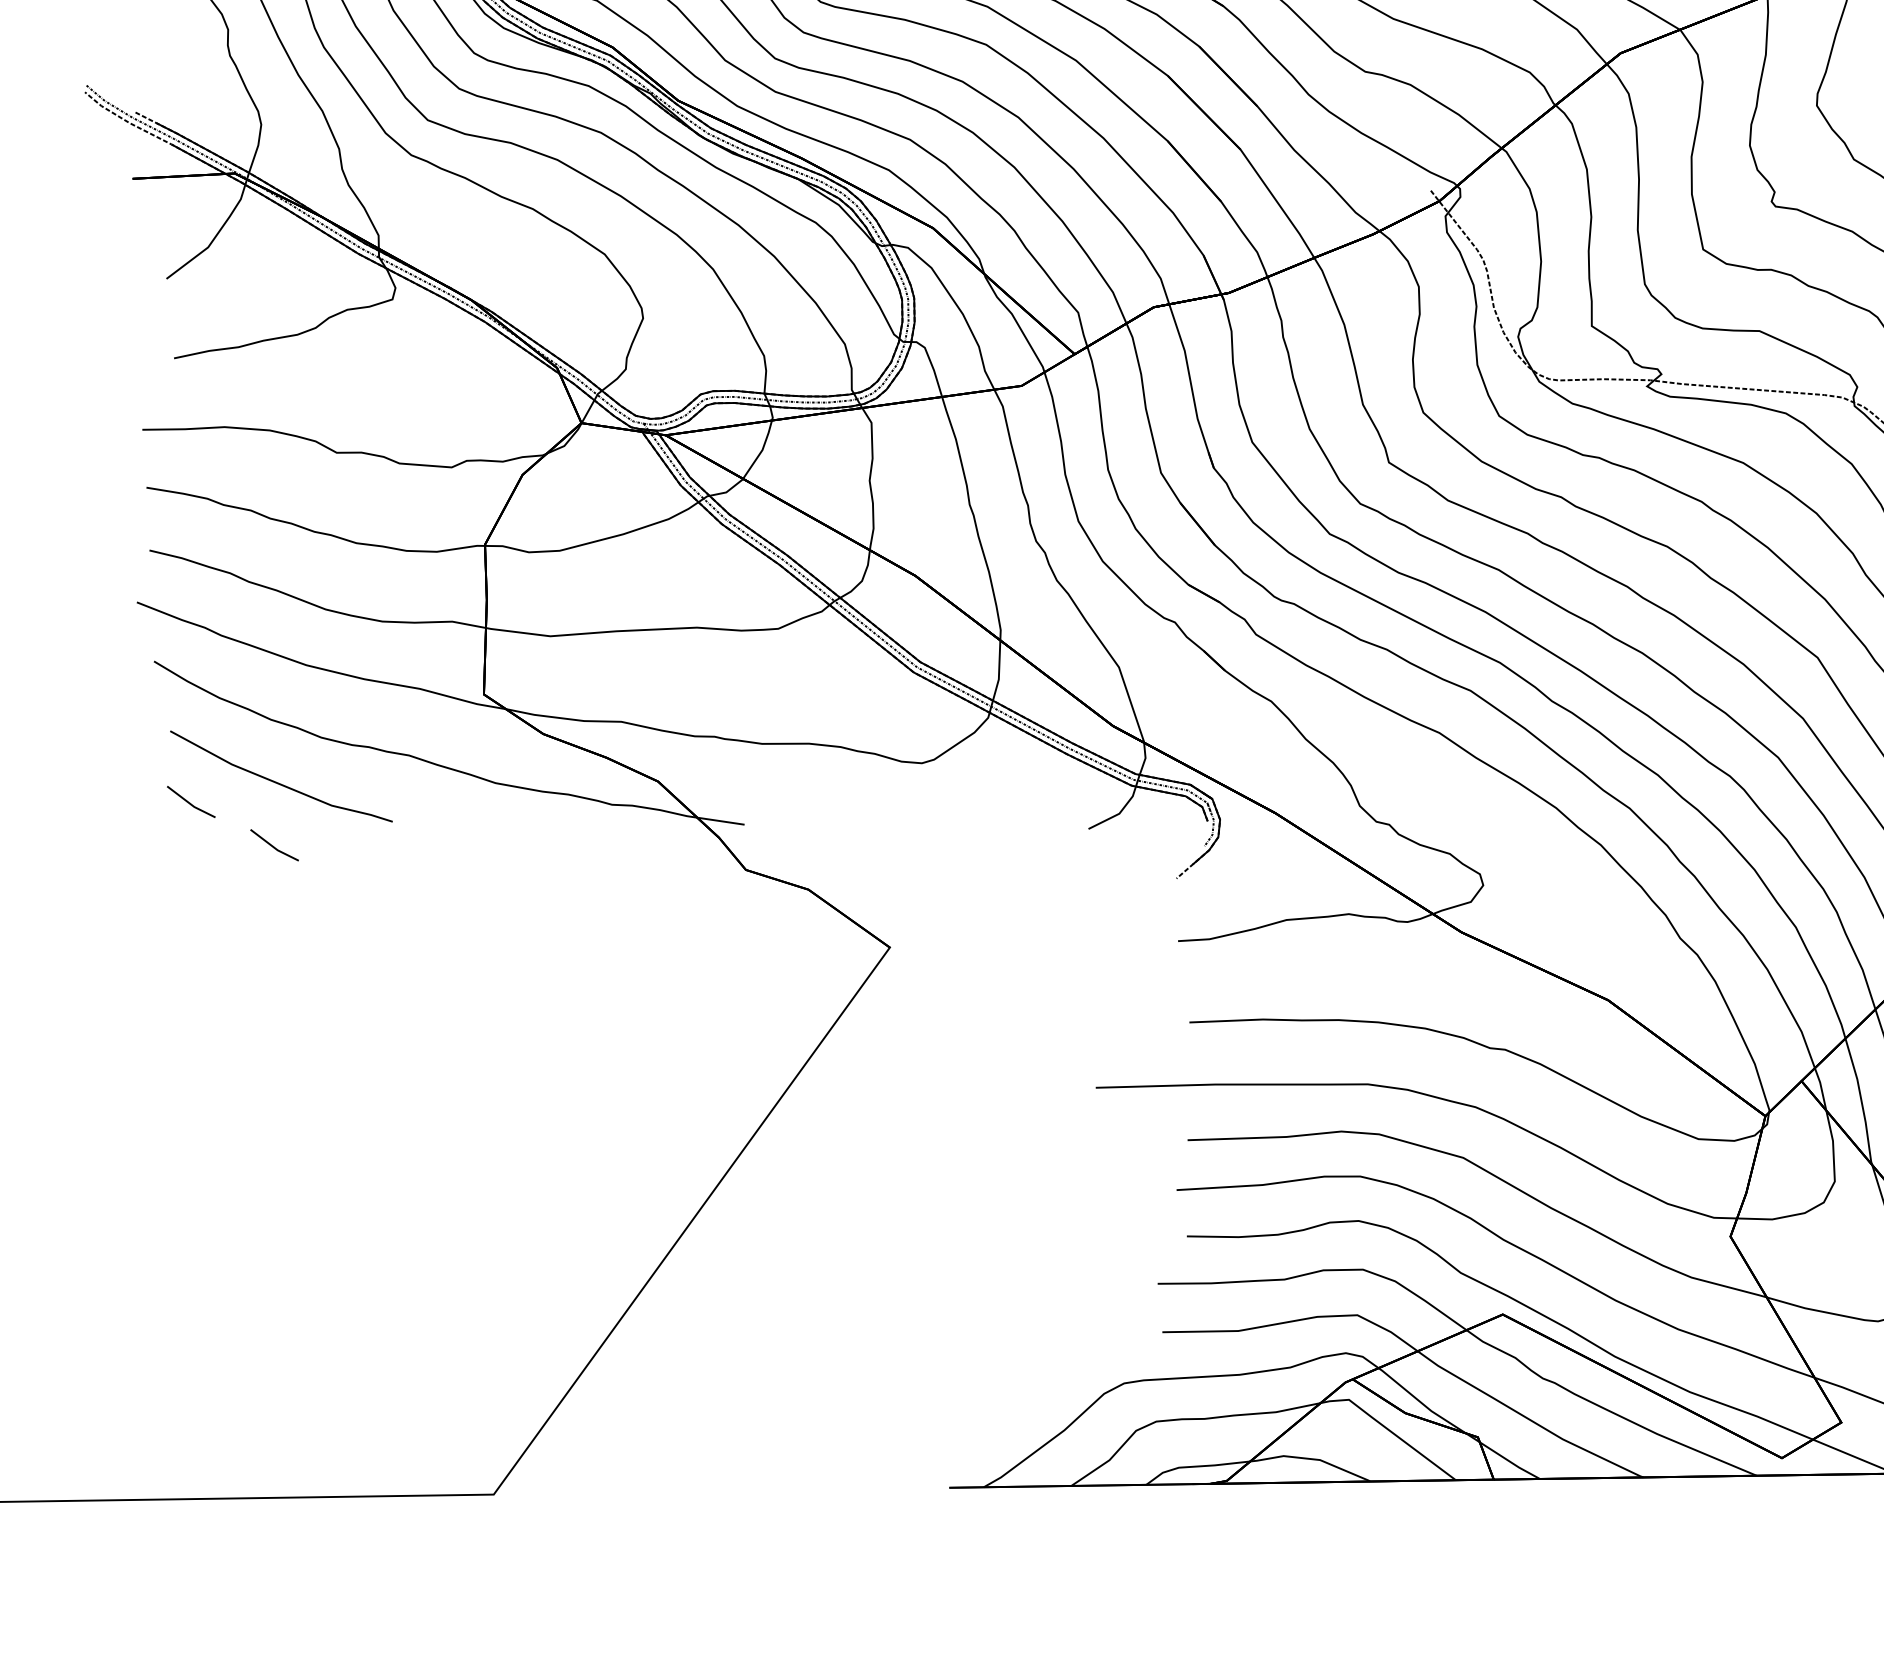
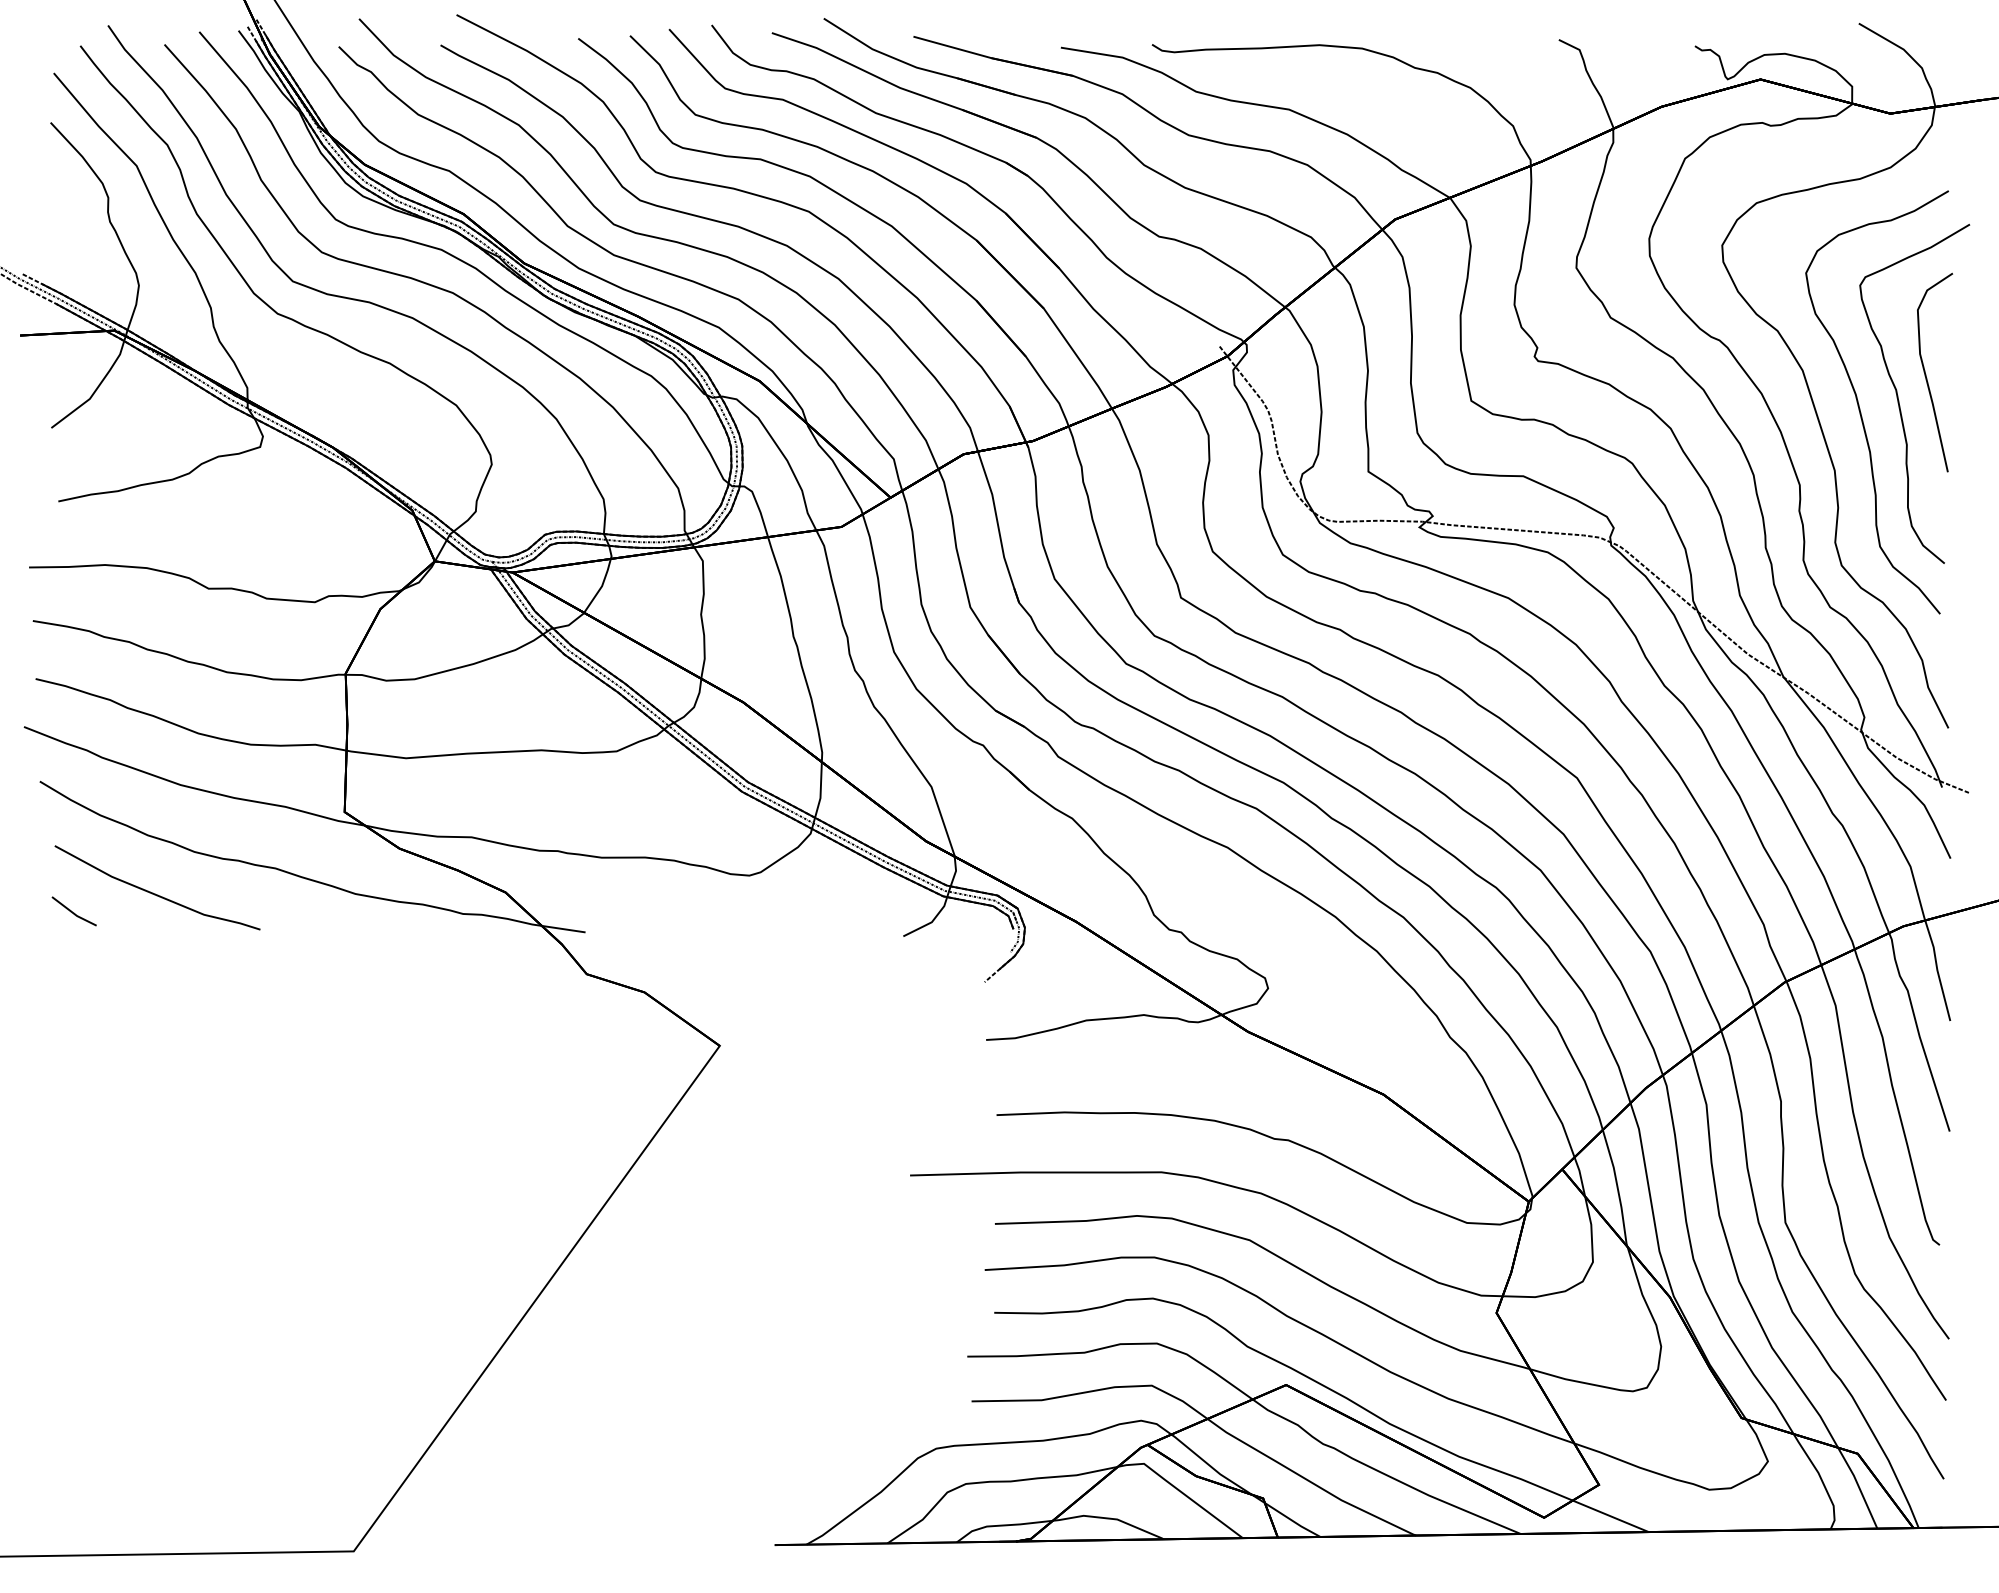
line: (272, 845) -> (149, 951), removed

